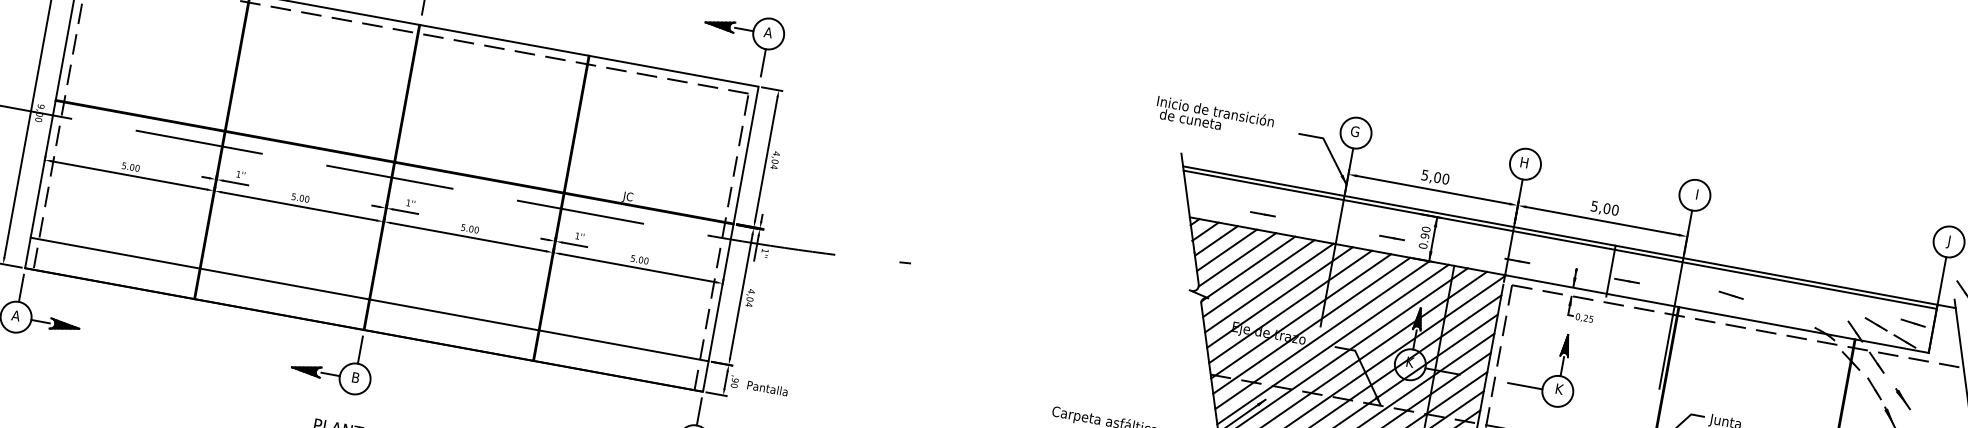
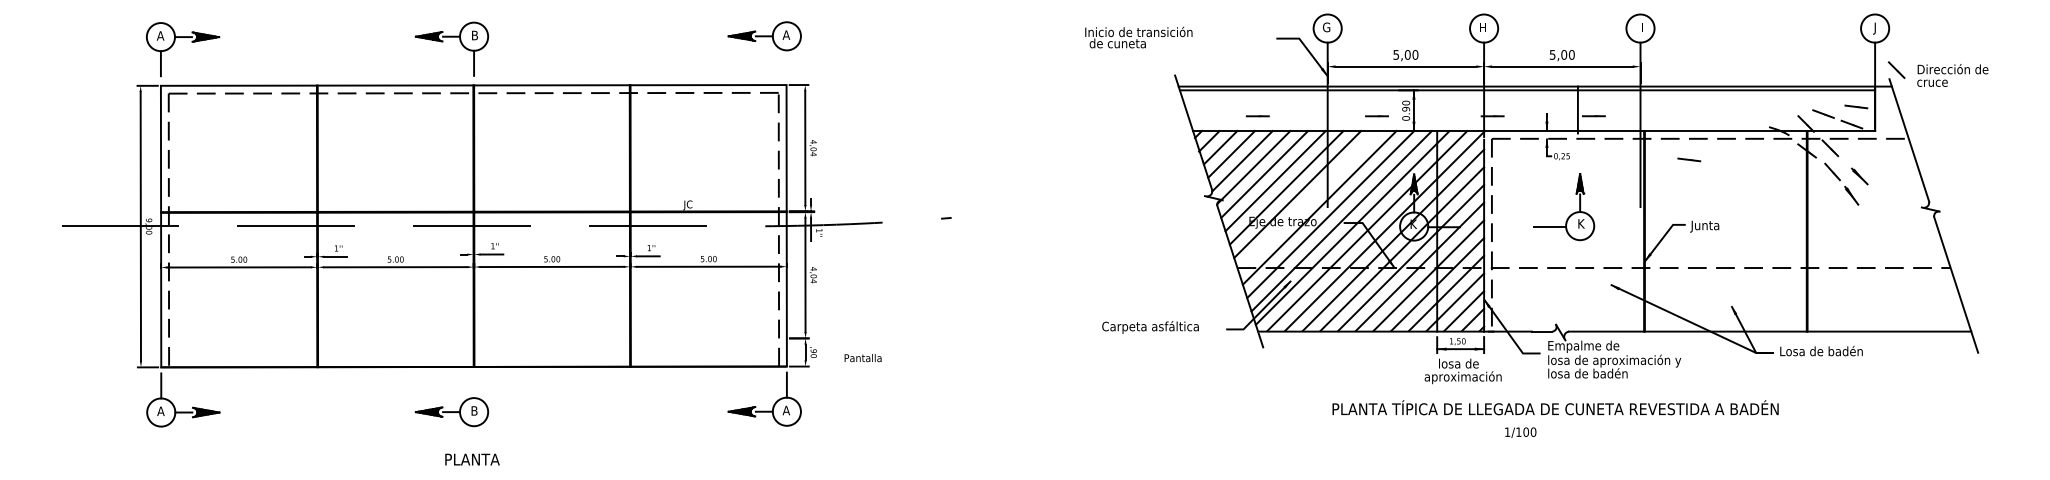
line: (763, 62) -> (786, 62), removed
text: (1214, 117) -> (1138, 37), moved
line: (1731, 294) -> (1689, 159), moved
line: (369, 299) -> (473, 338), removed
line: (1300, 316) -> (1308, 201), removed
line: (360, 350) -> (474, 385), removed
part: (1550, 375) -> (1571, 213), moved
text: (766, 388) -> (862, 358), moved

